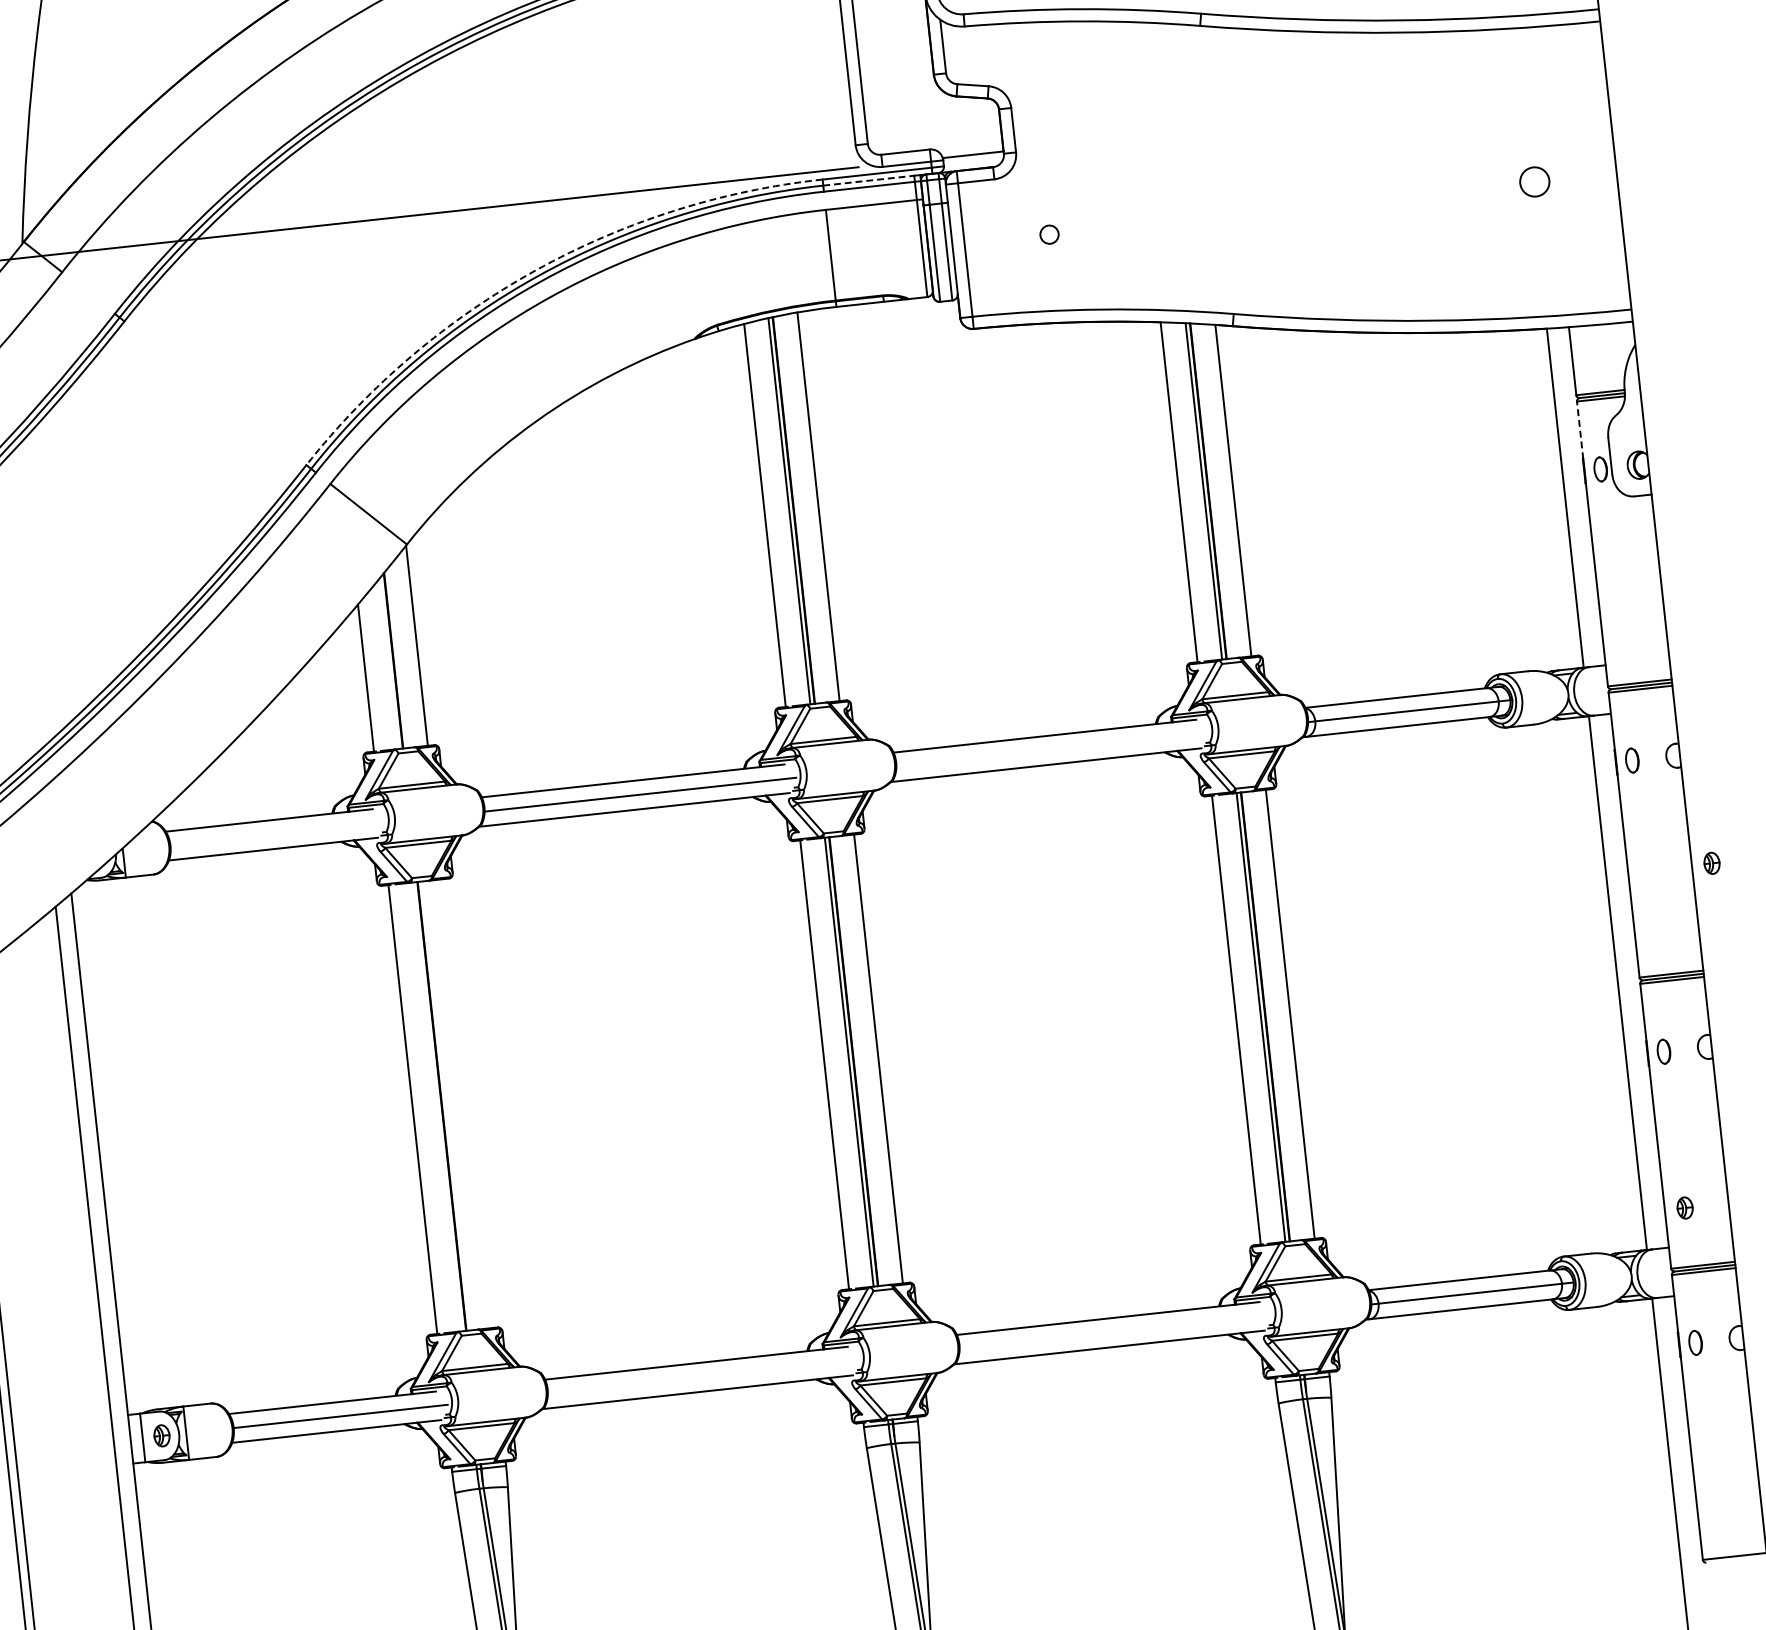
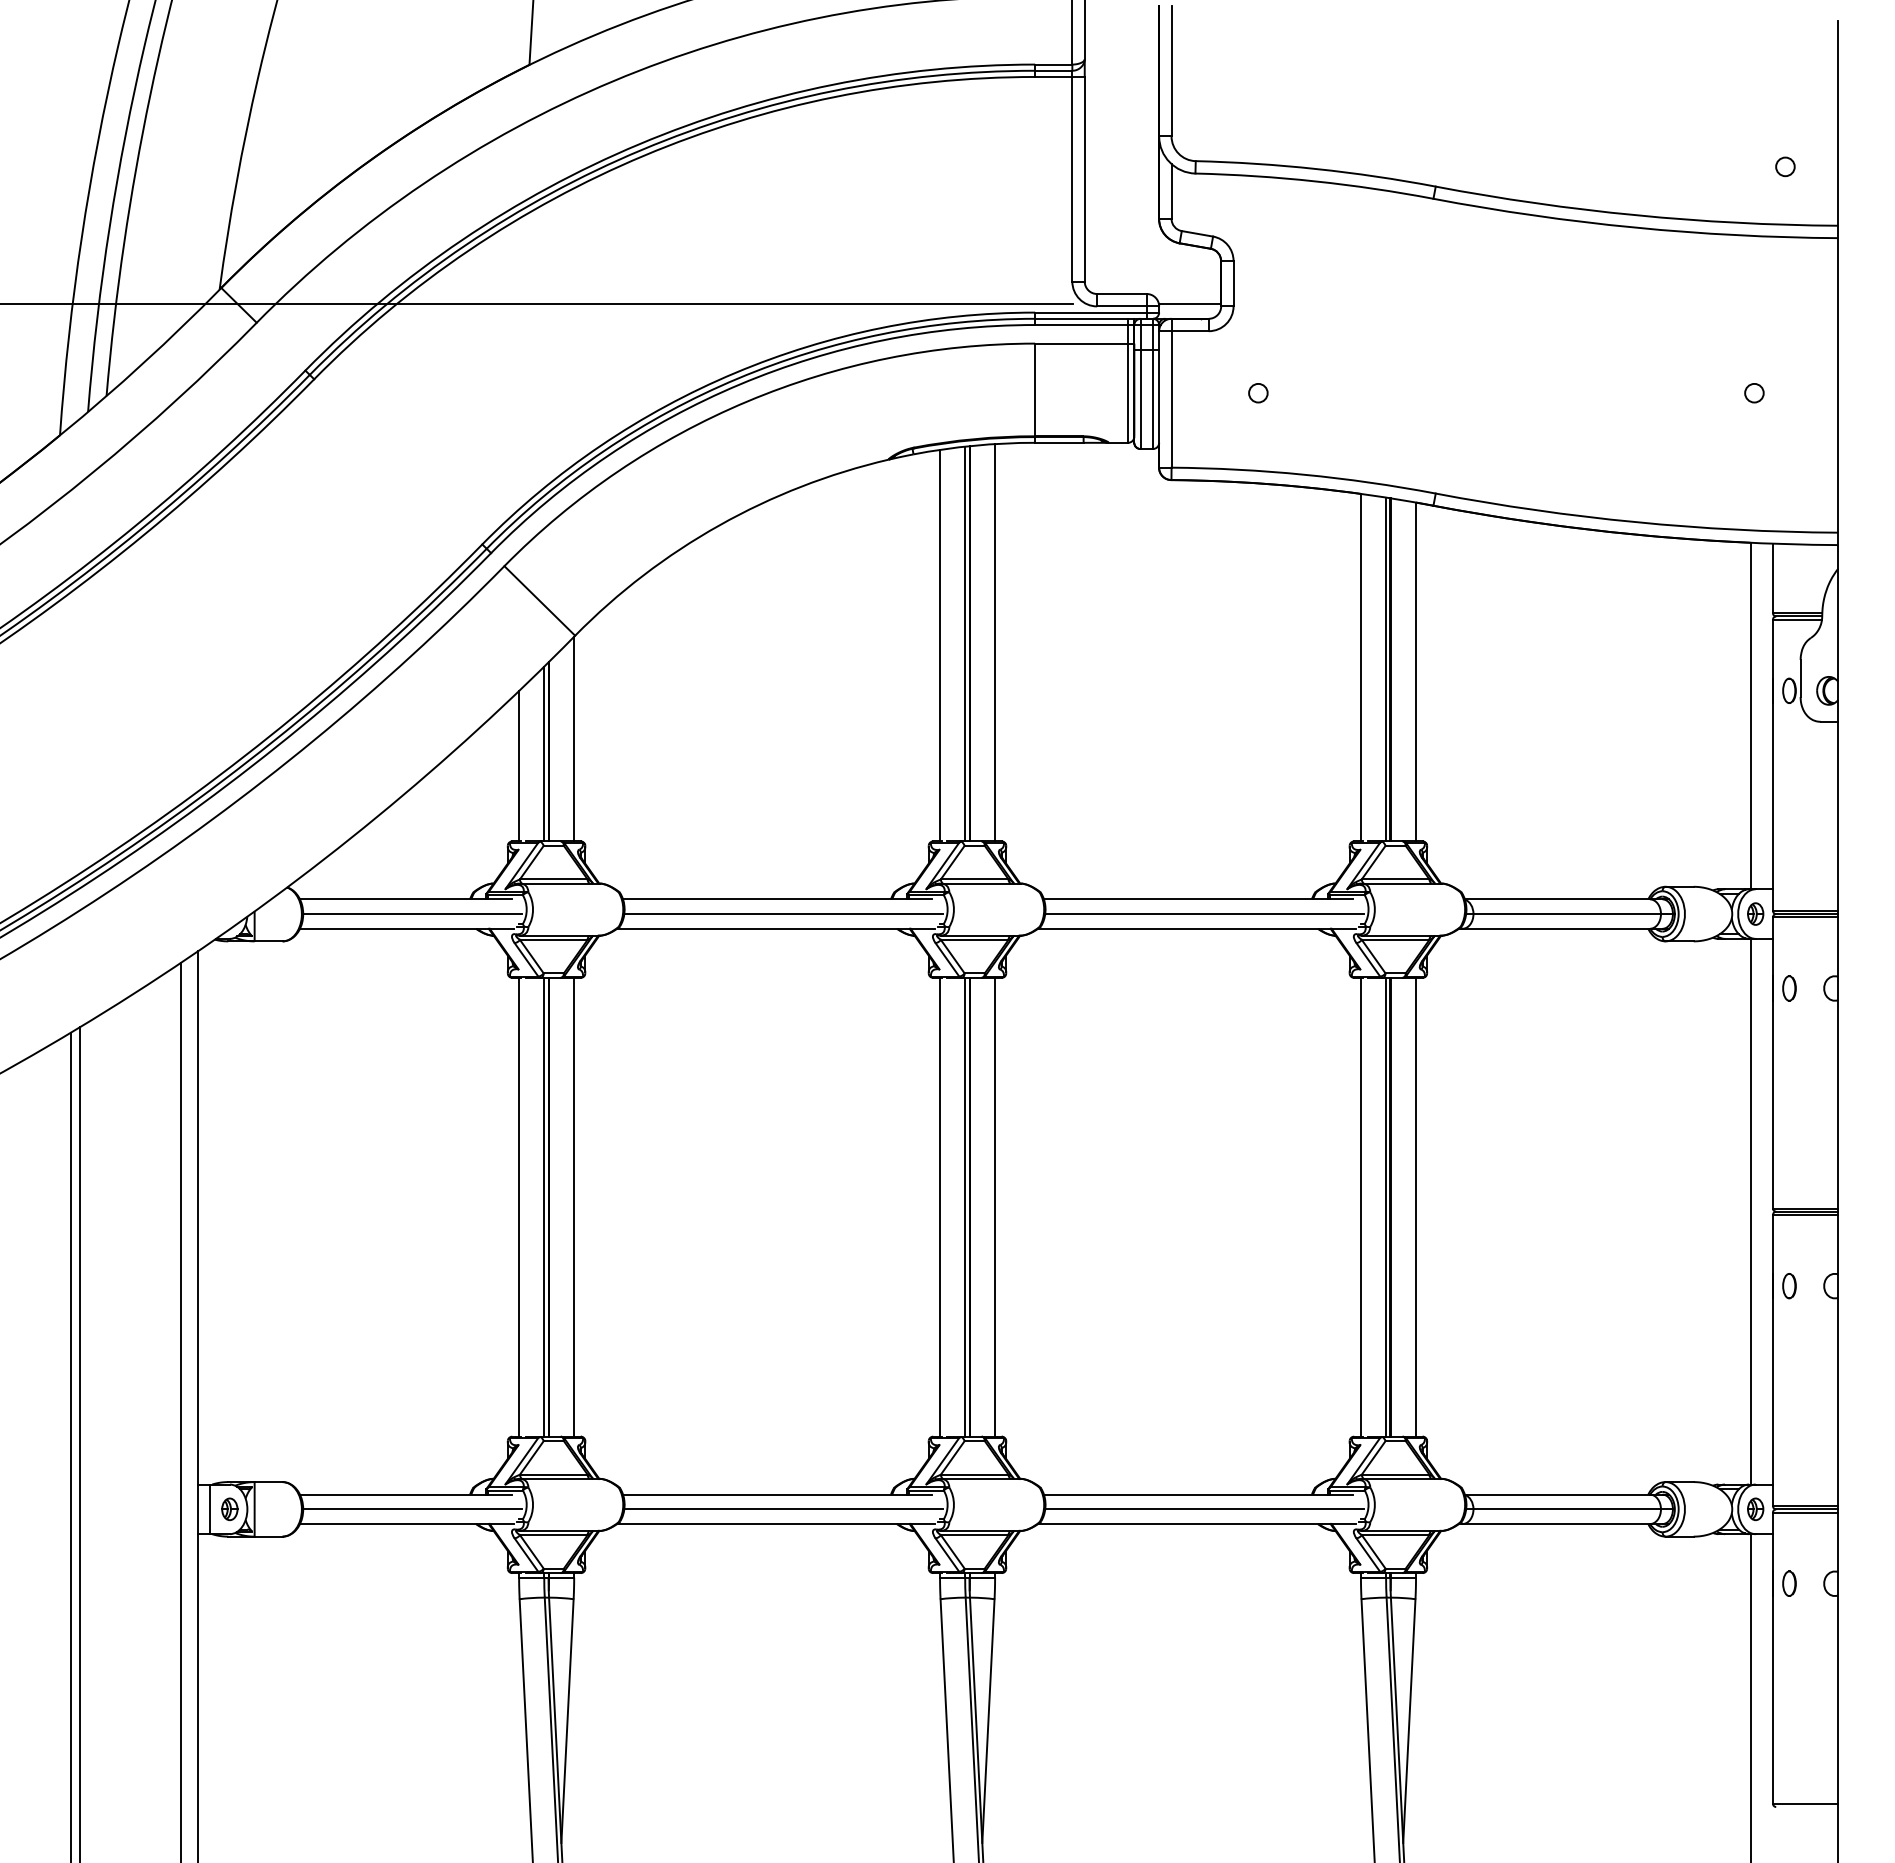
line: (868, 180) -> (1081, 318), dashed -> solid
circle: (1534, 181) -> (1754, 392), size x0.62
arc: (535, 269) -> (735, 372), dashed -> solid
line: (1579, 429) -> (1772, 648), dashed -> solid
line: (389, 663) -> (544, 753), added
line: (1052, 750) -> (1204, 914), added
line: (277, 834) -> (412, 914), added
part: (1711, 862) -> (1755, 913), moved
line: (466, 1102) -> (574, 1206), added
line: (437, 1106) -> (544, 1206), added
part: (1684, 1207) -> (1755, 1508), moved
line: (1115, 1332) -> (1204, 1509), added
line: (703, 1377) -> (783, 1509), added

